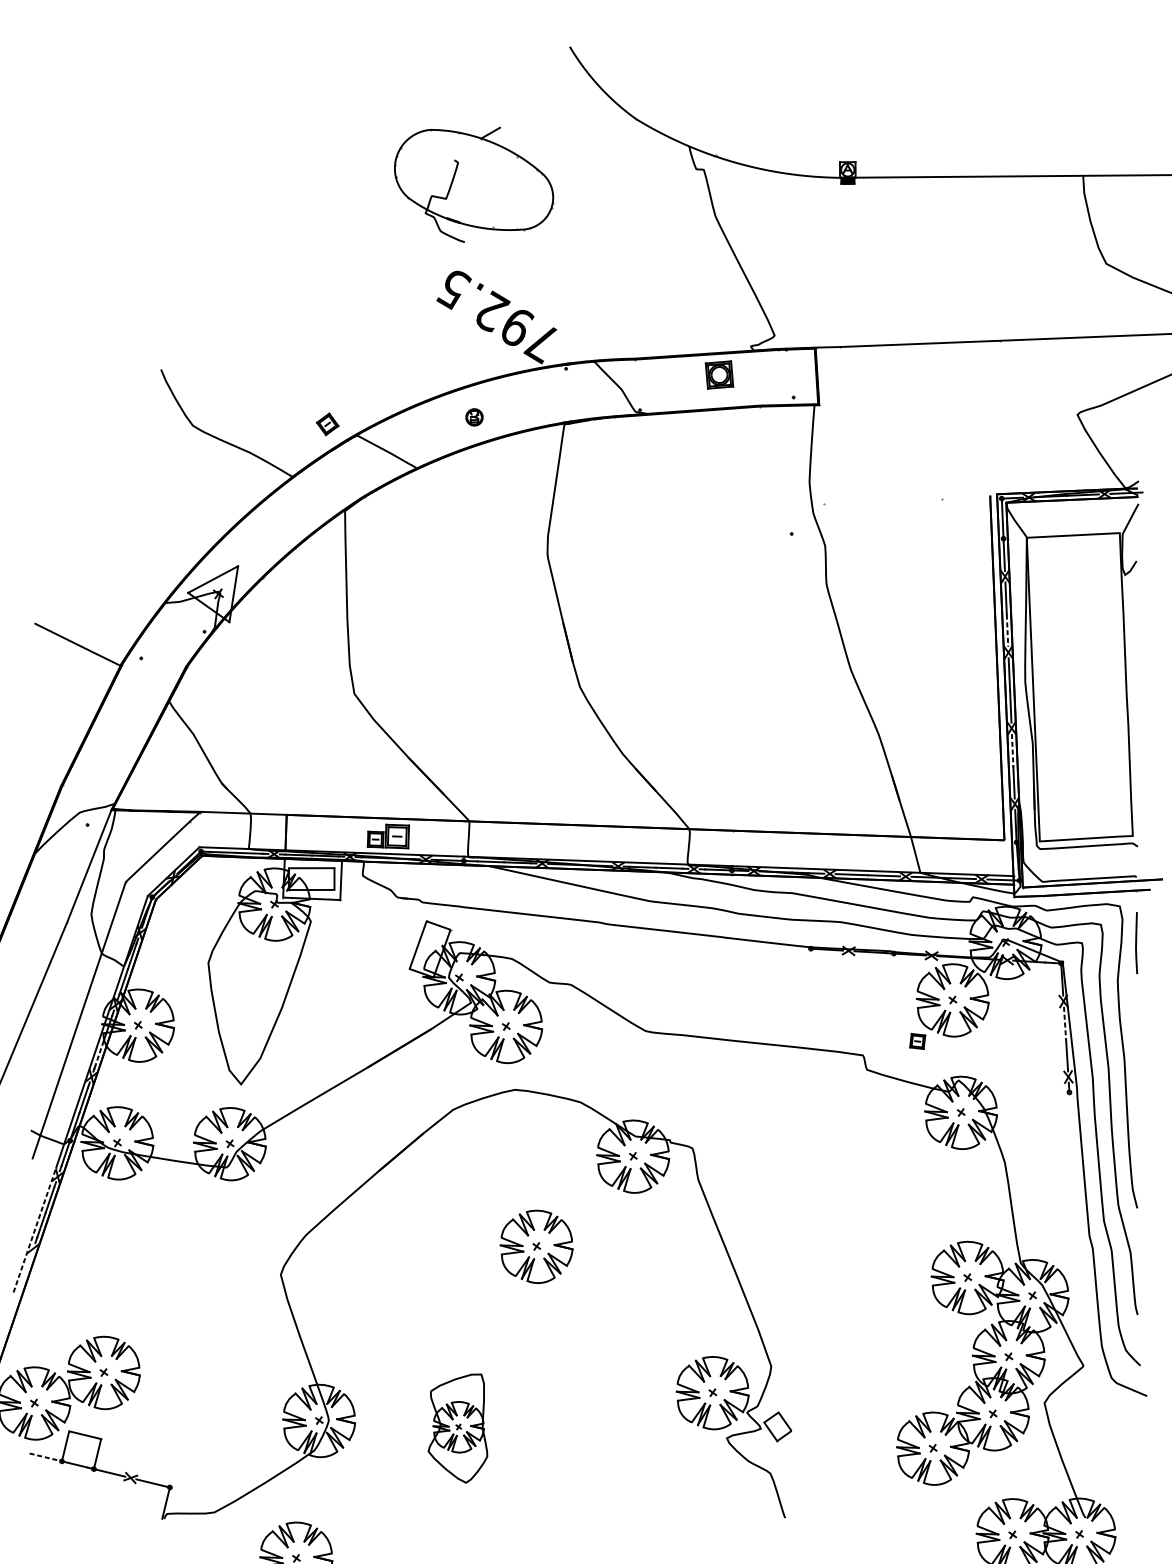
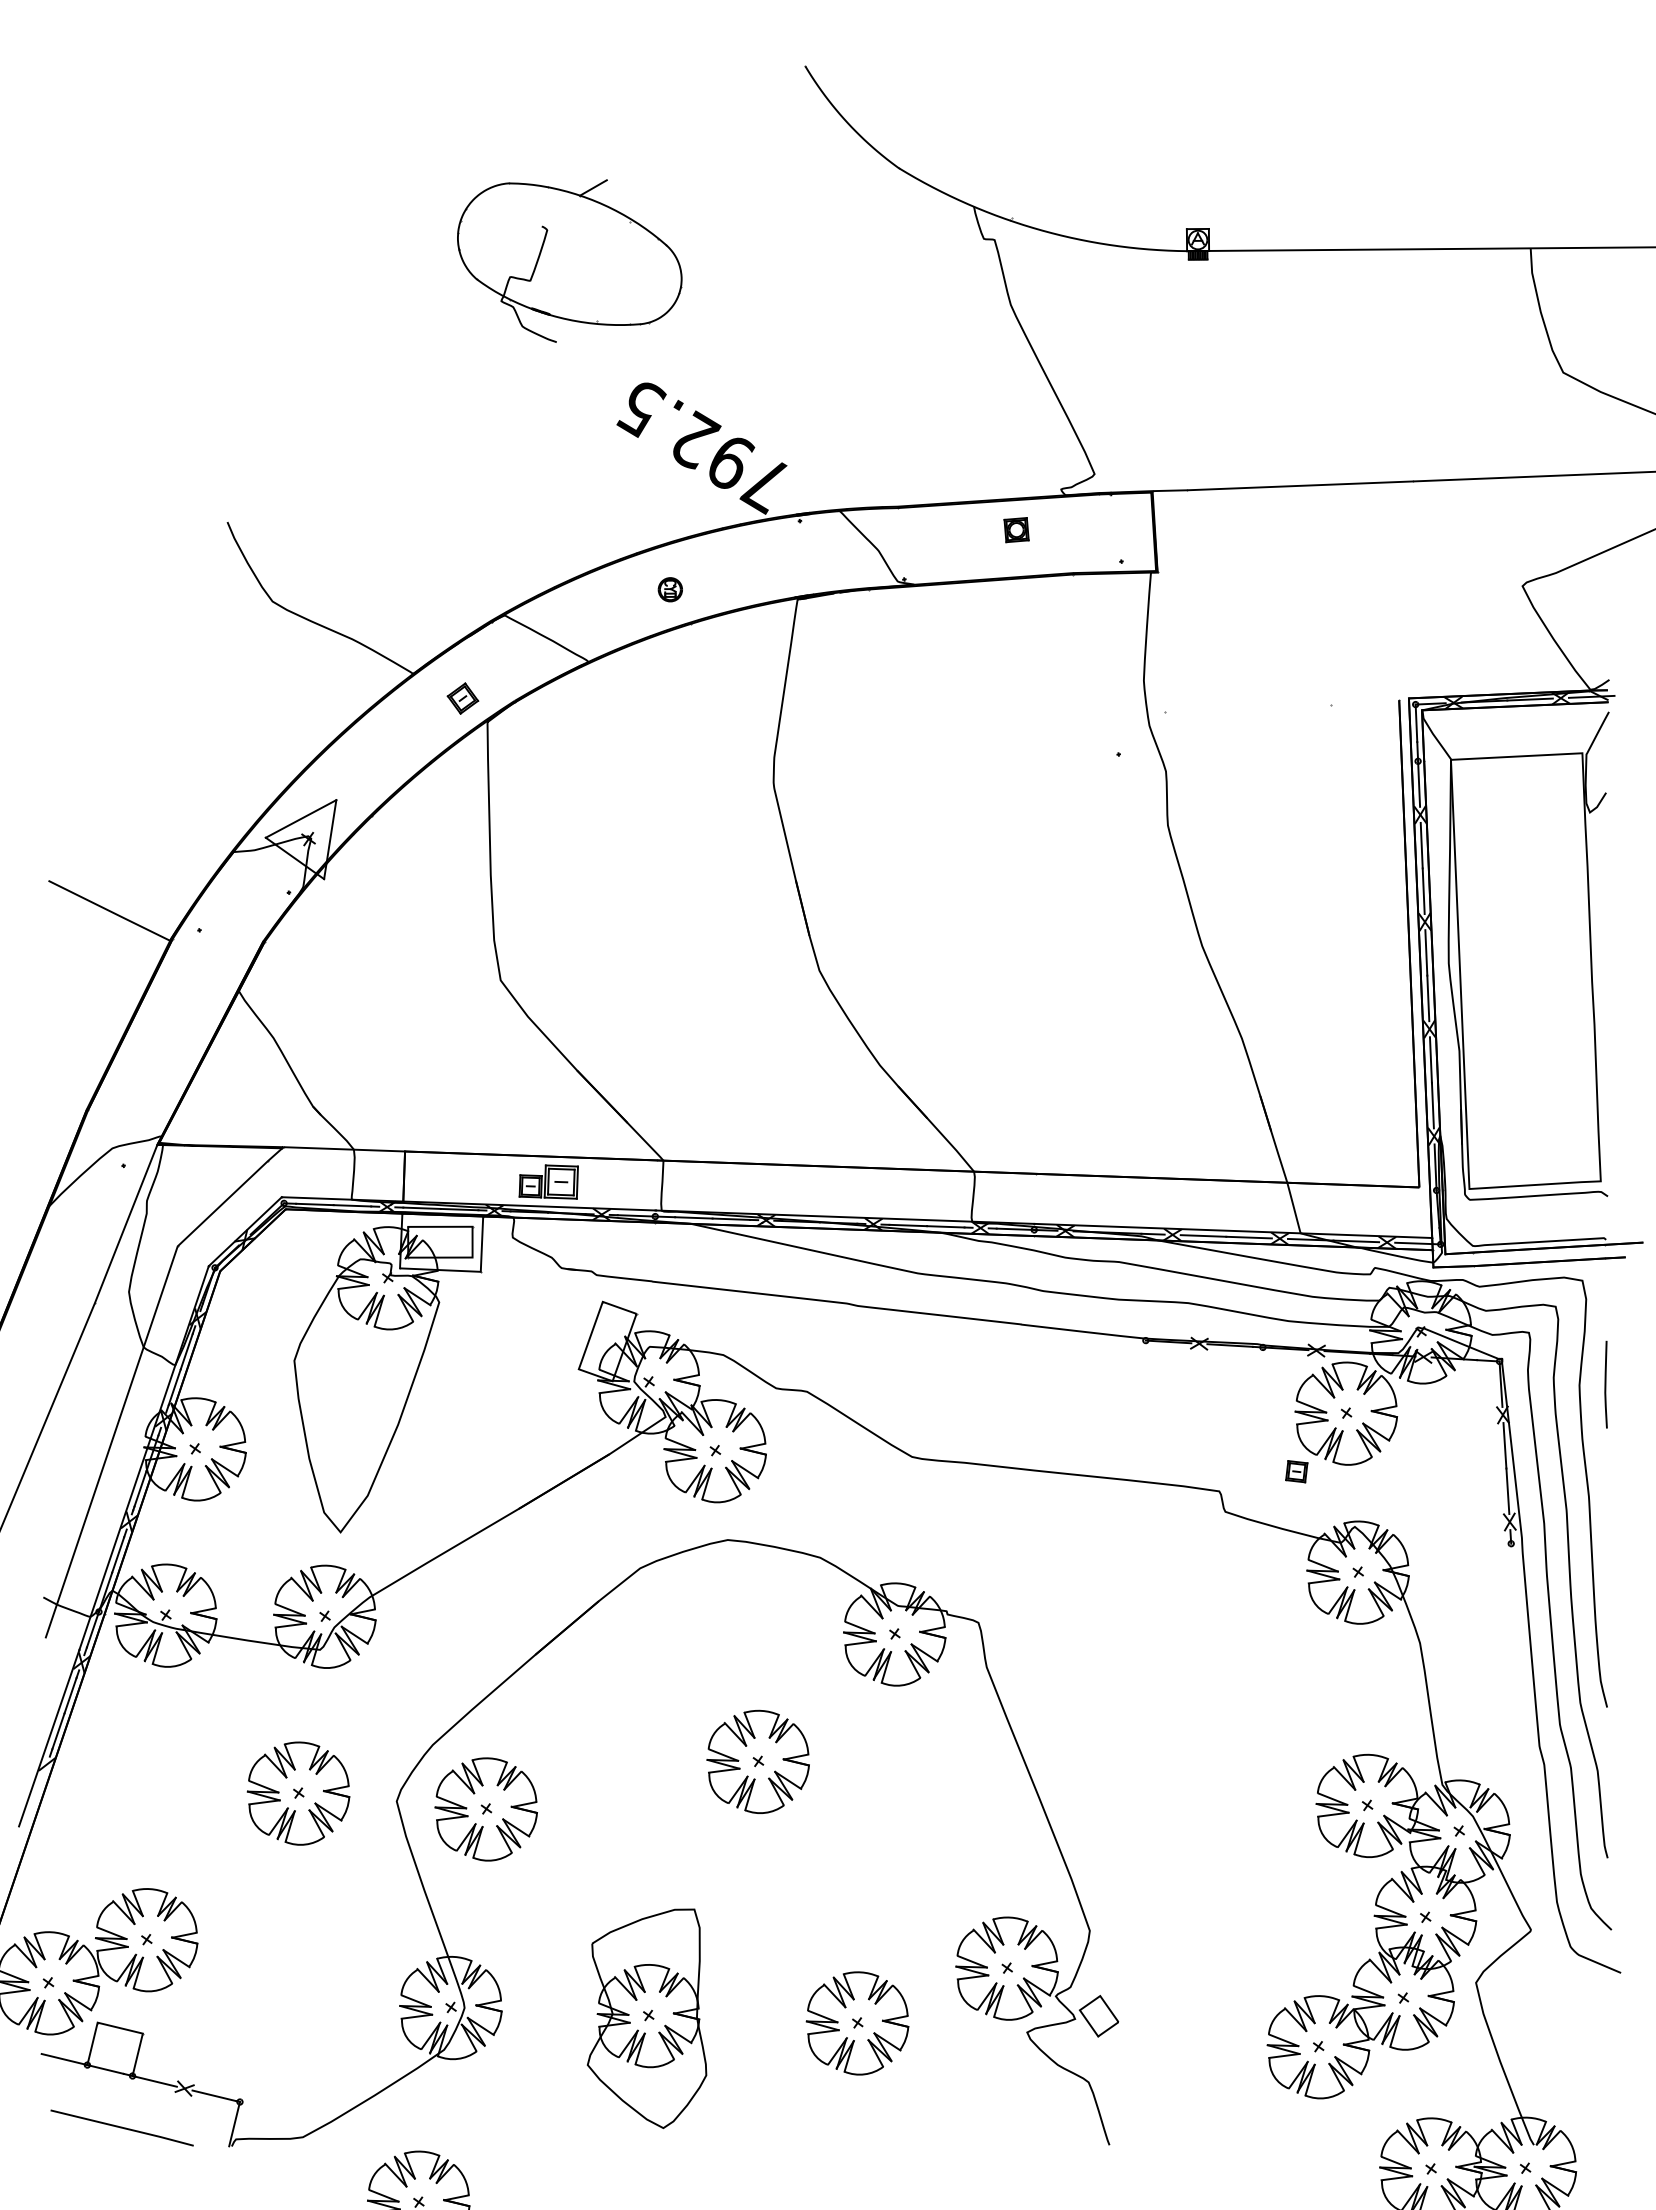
part: (473, 184) -> (569, 260), moved
part: (719, 375) -> (1016, 530), size x0.62
part: (327, 424) -> (462, 698), moved
line: (1007, 630) -> (1423, 891), dashed -> solid
line: (1012, 750) -> (1430, 1060), dashed -> solid
line: (1136, 942) -> (1605, 1384), moved
line: (1064, 1022) -> (1504, 1445), dashed -> solid
line: (99, 1053) -> (140, 1488), dashed -> solid
line: (35, 1229) -> (49, 1737), dashed -> solid
part: (211, 1269) -> (298, 1793), added
part: (343, 1280) -> (485, 1809), added
part: (457, 1428) -> (646, 2018), size x1.43
part: (606, 1431) -> (857, 2023), added
line: (45, 1457) -> (63, 2059), dashed -> solid
line: (86, 1505) -> (121, 2127), added

